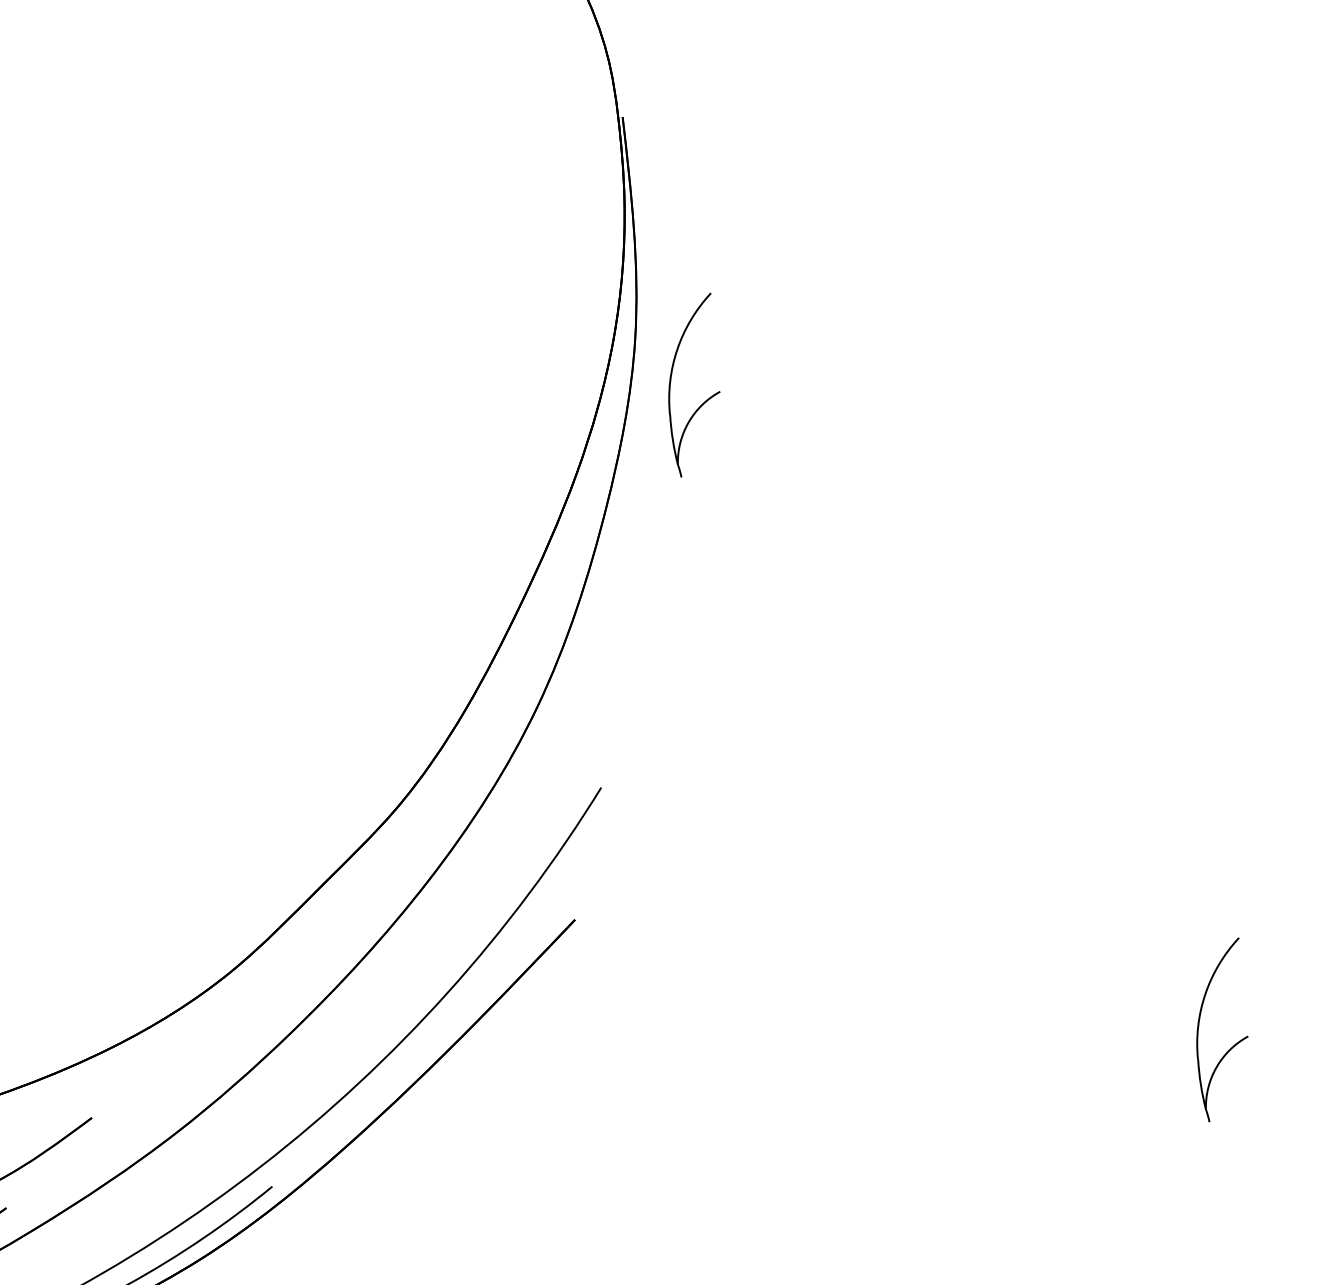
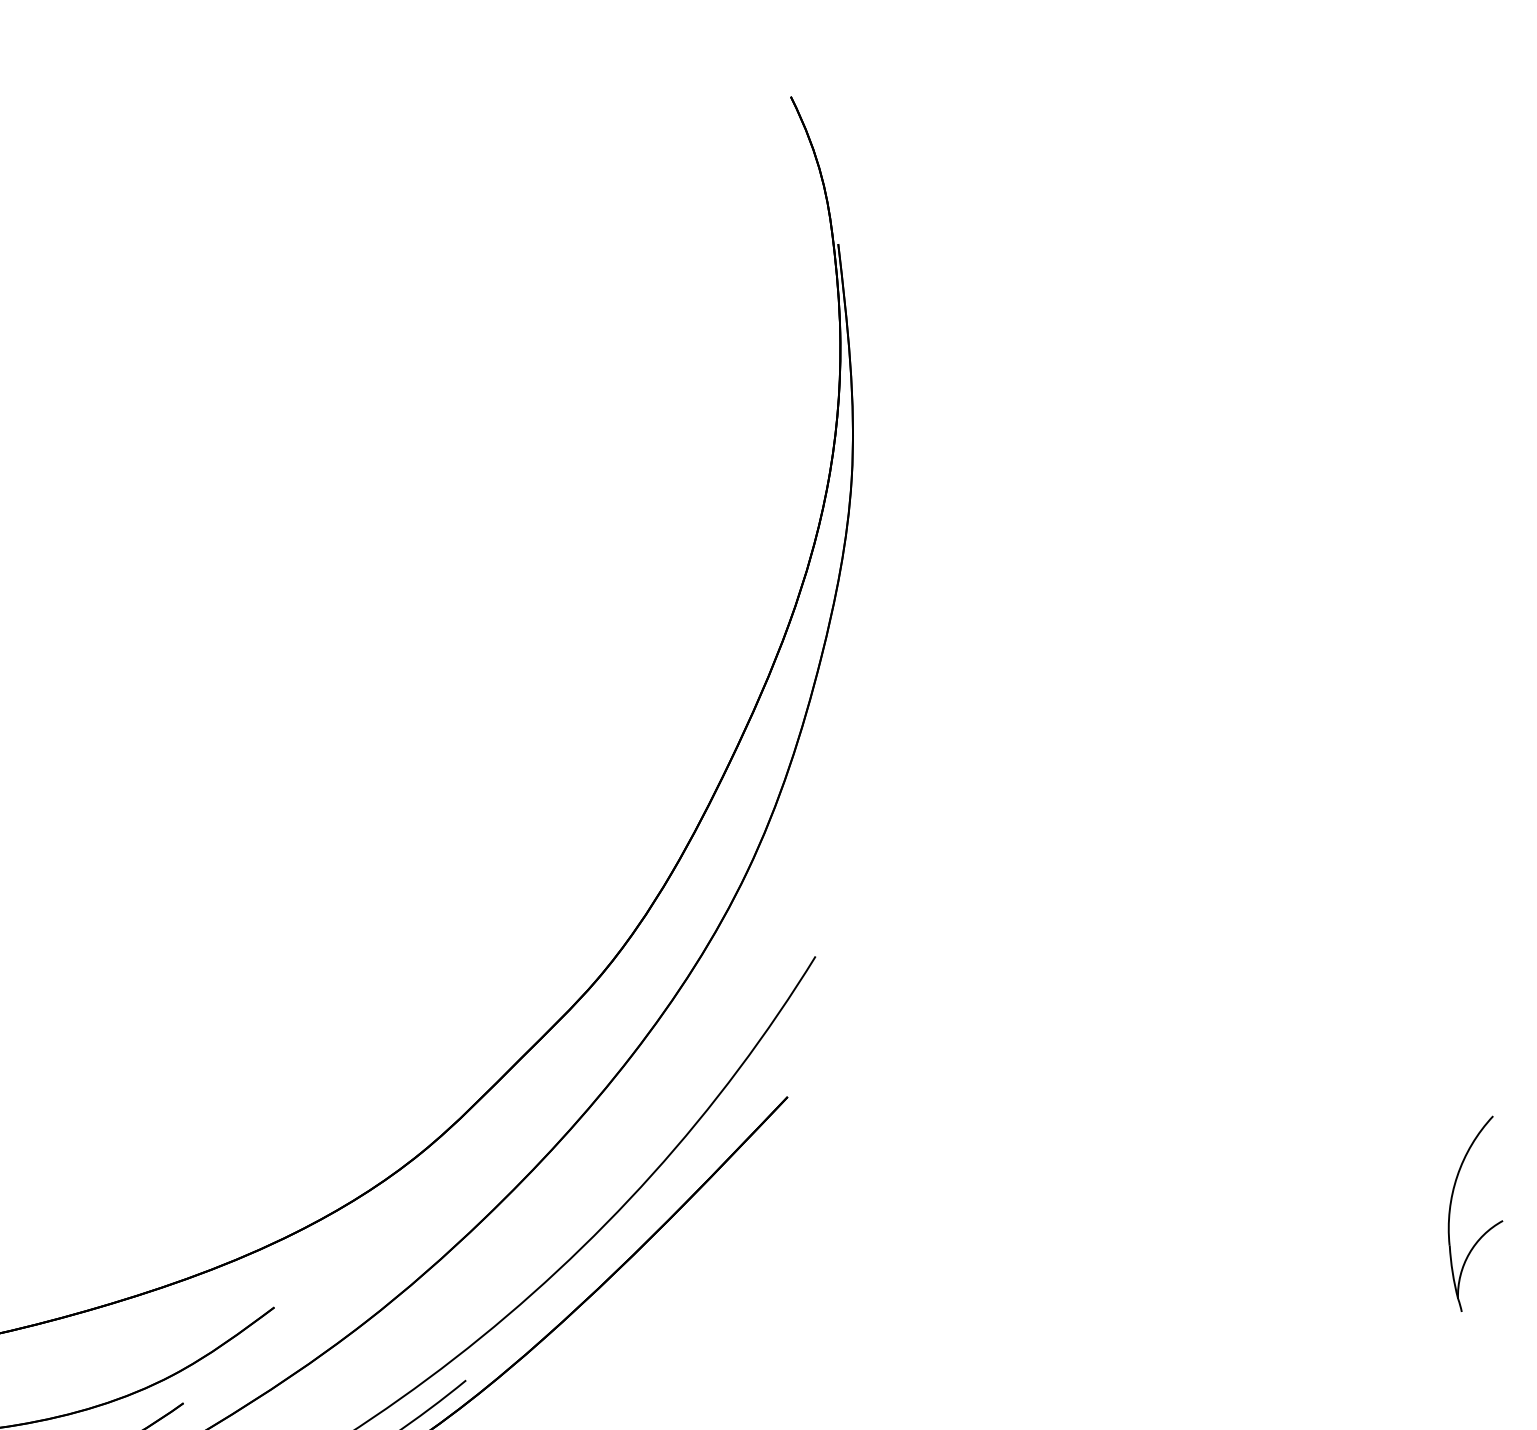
part: (708, 397) -> (929, 542), removed

